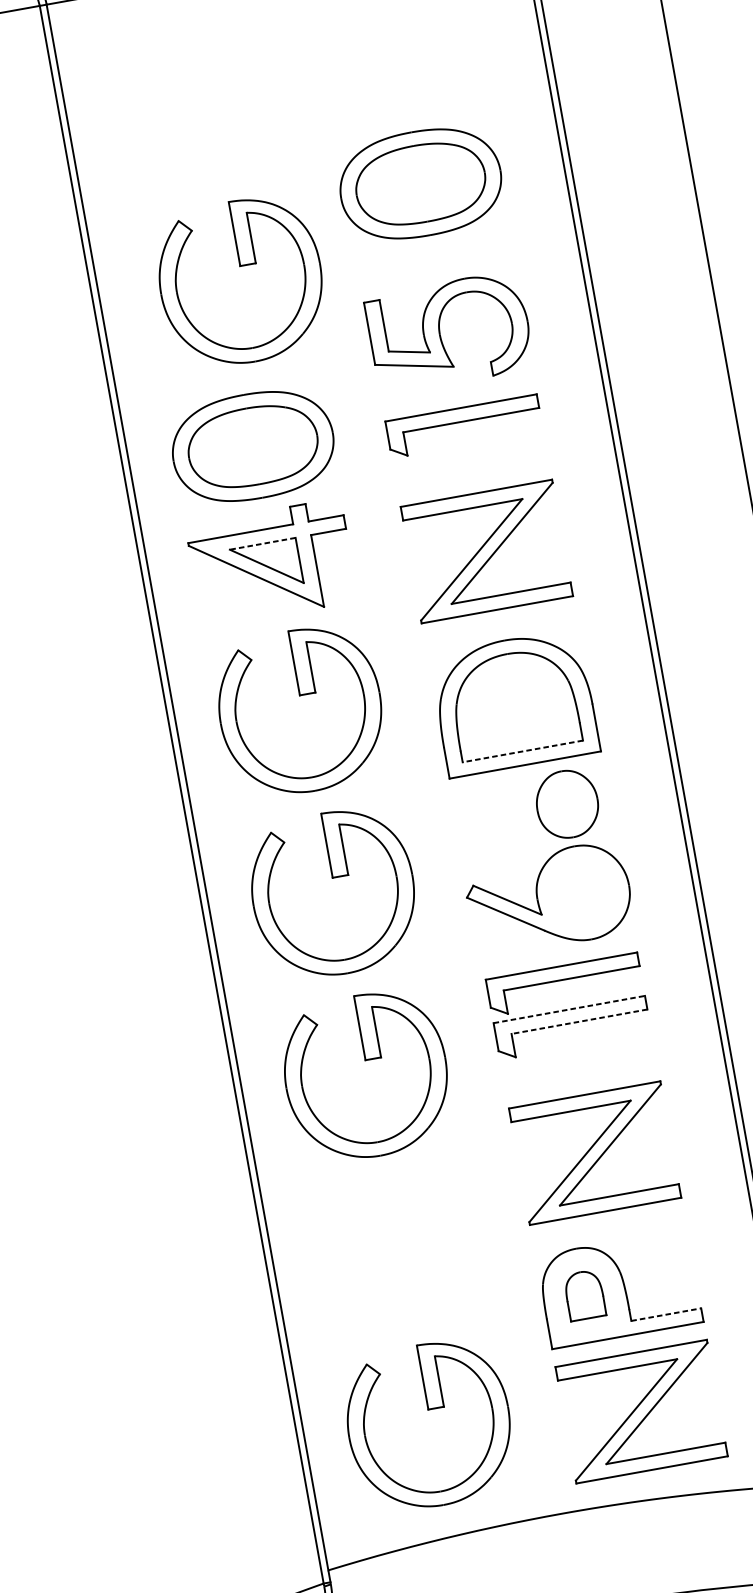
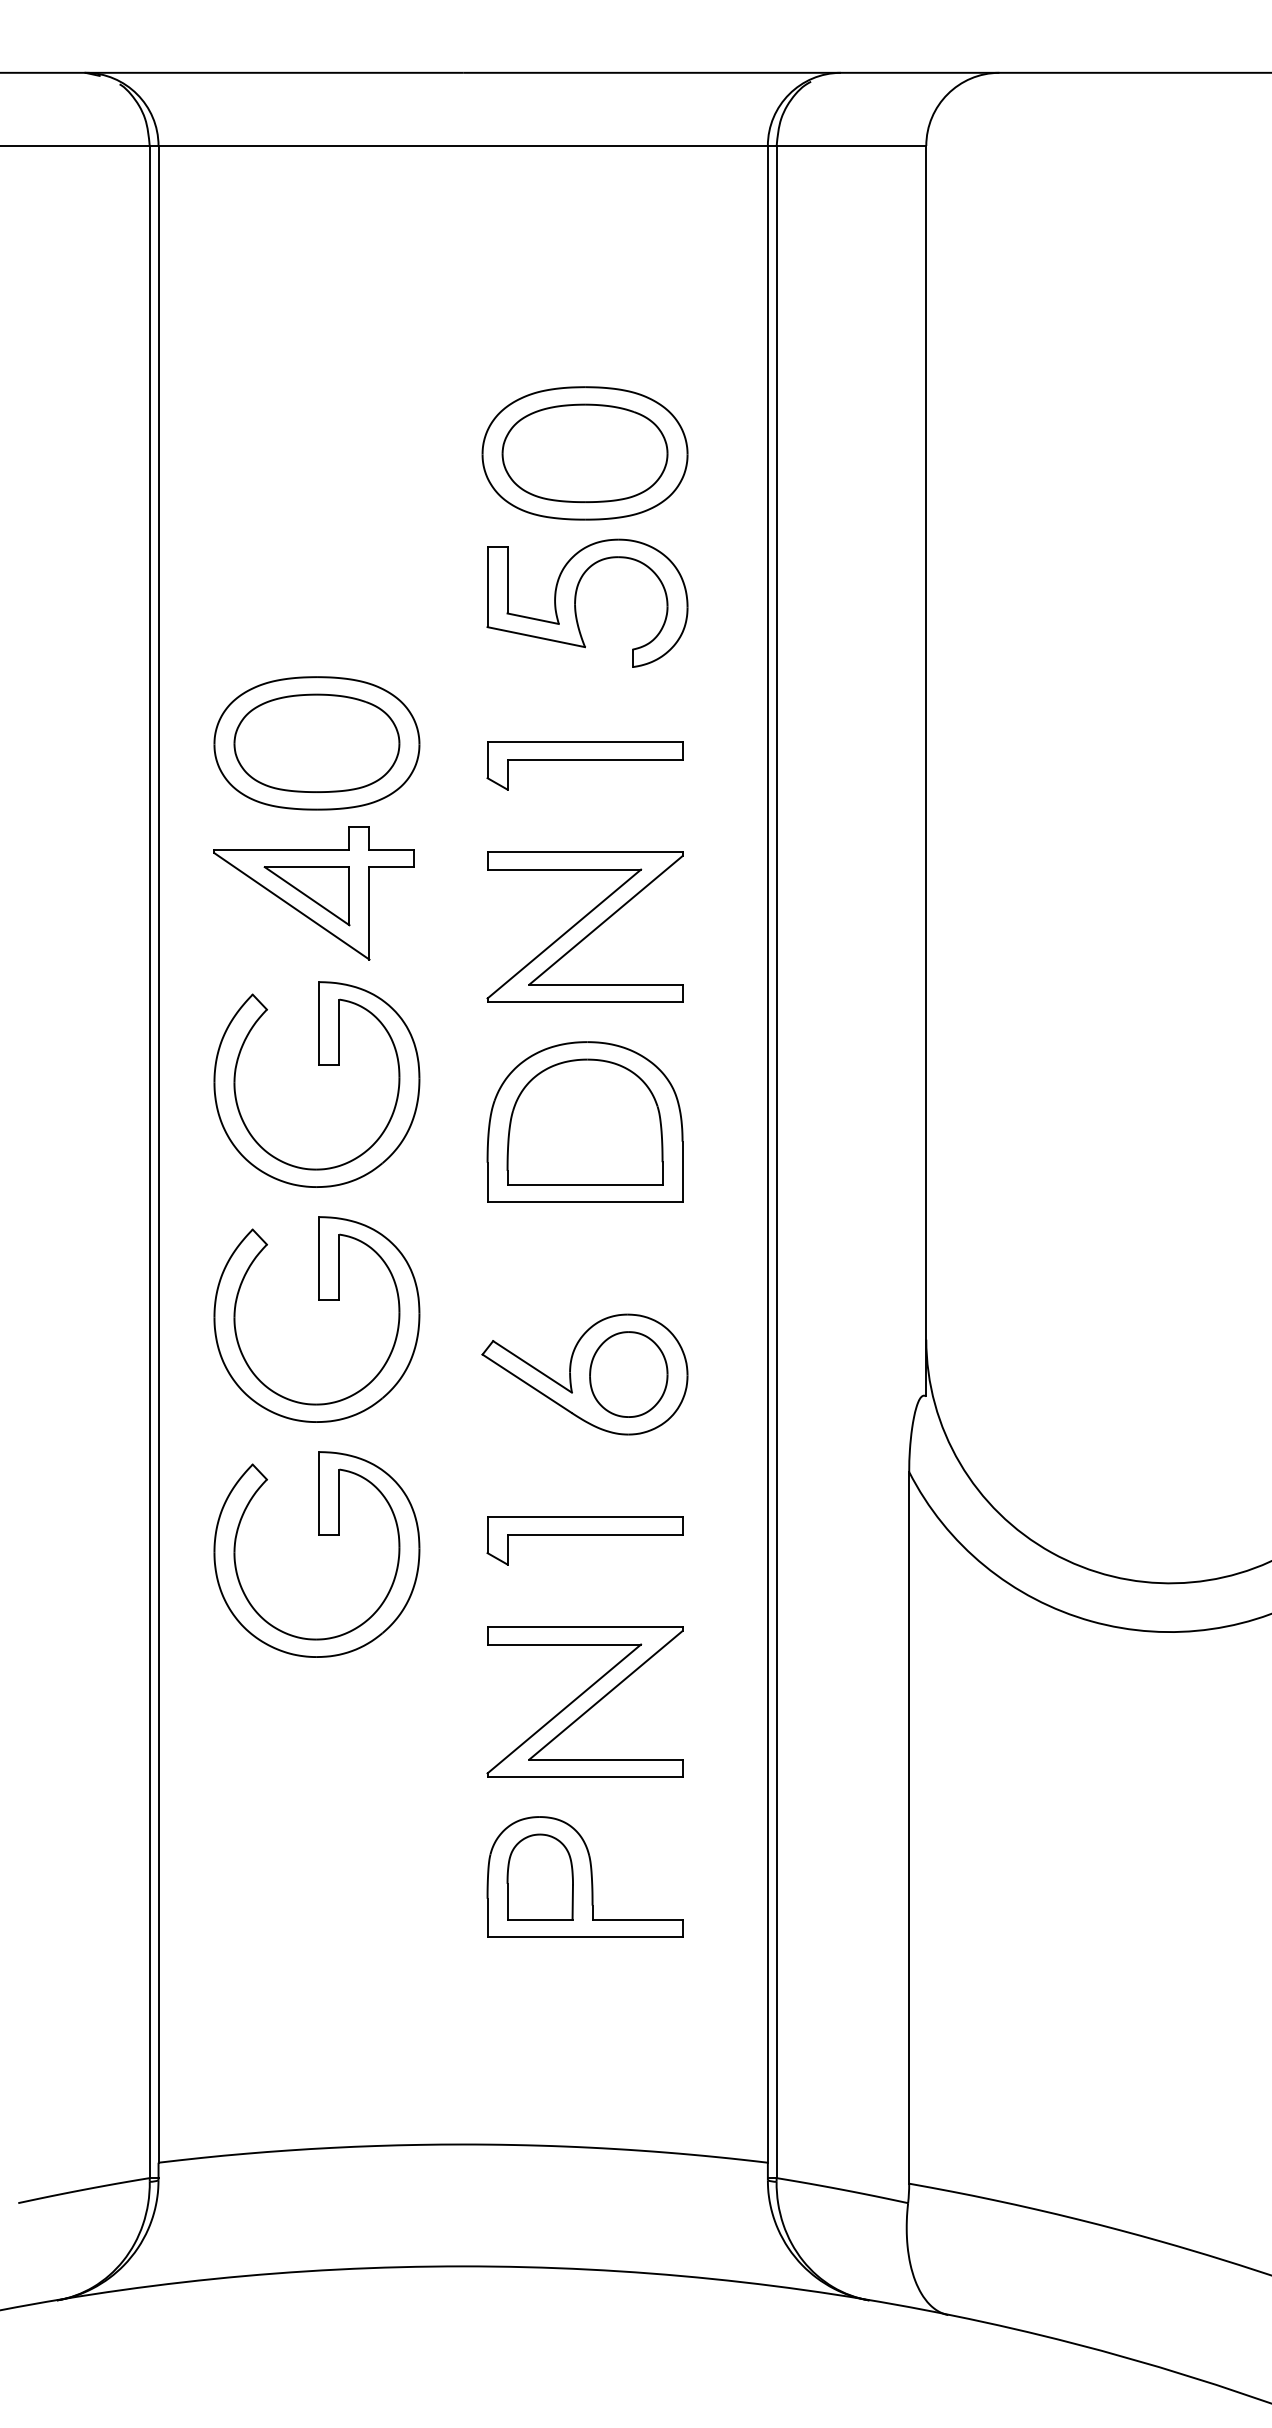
part: (239, 266) -> (340, 516), removed
part: (440, 331) -> (576, 600), moved
line: (262, 544) -> (306, 867), dashed -> solid
line: (522, 751) -> (584, 1184), dashed -> solid
part: (567, 804) -> (628, 1374), moved
part: (564, 984) -> (584, 1484), removed
line: (569, 1009) -> (585, 1517), dashed -> solid
line: (579, 1021) -> (594, 1534), dashed -> solid
part: (584, 1294) -> (539, 1876), size x1.43
line: (666, 1314) -> (638, 1919), dashed -> solid
part: (427, 1410) -> (318, 1985), removed
part: (641, 1411) -> (584, 2034), removed

